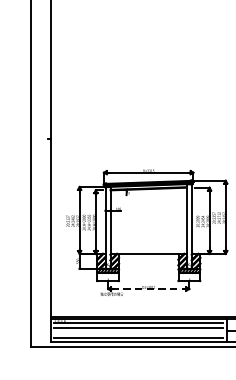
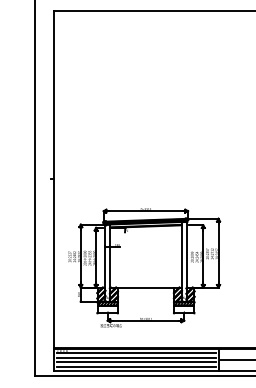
line: (149, 288) -> (146, 320), dashed -> solid
line: (138, 333) -> (136, 362), added

